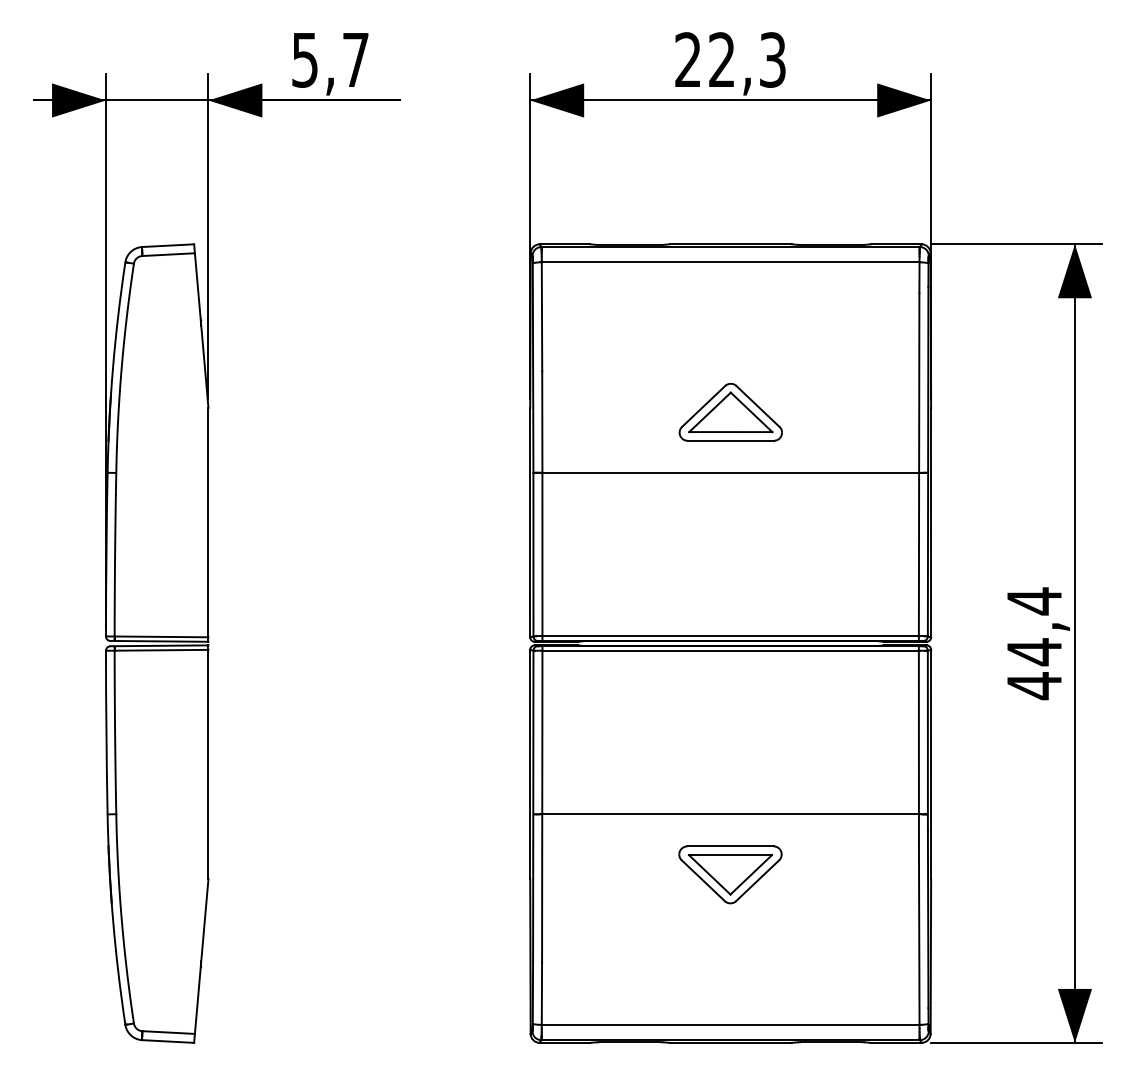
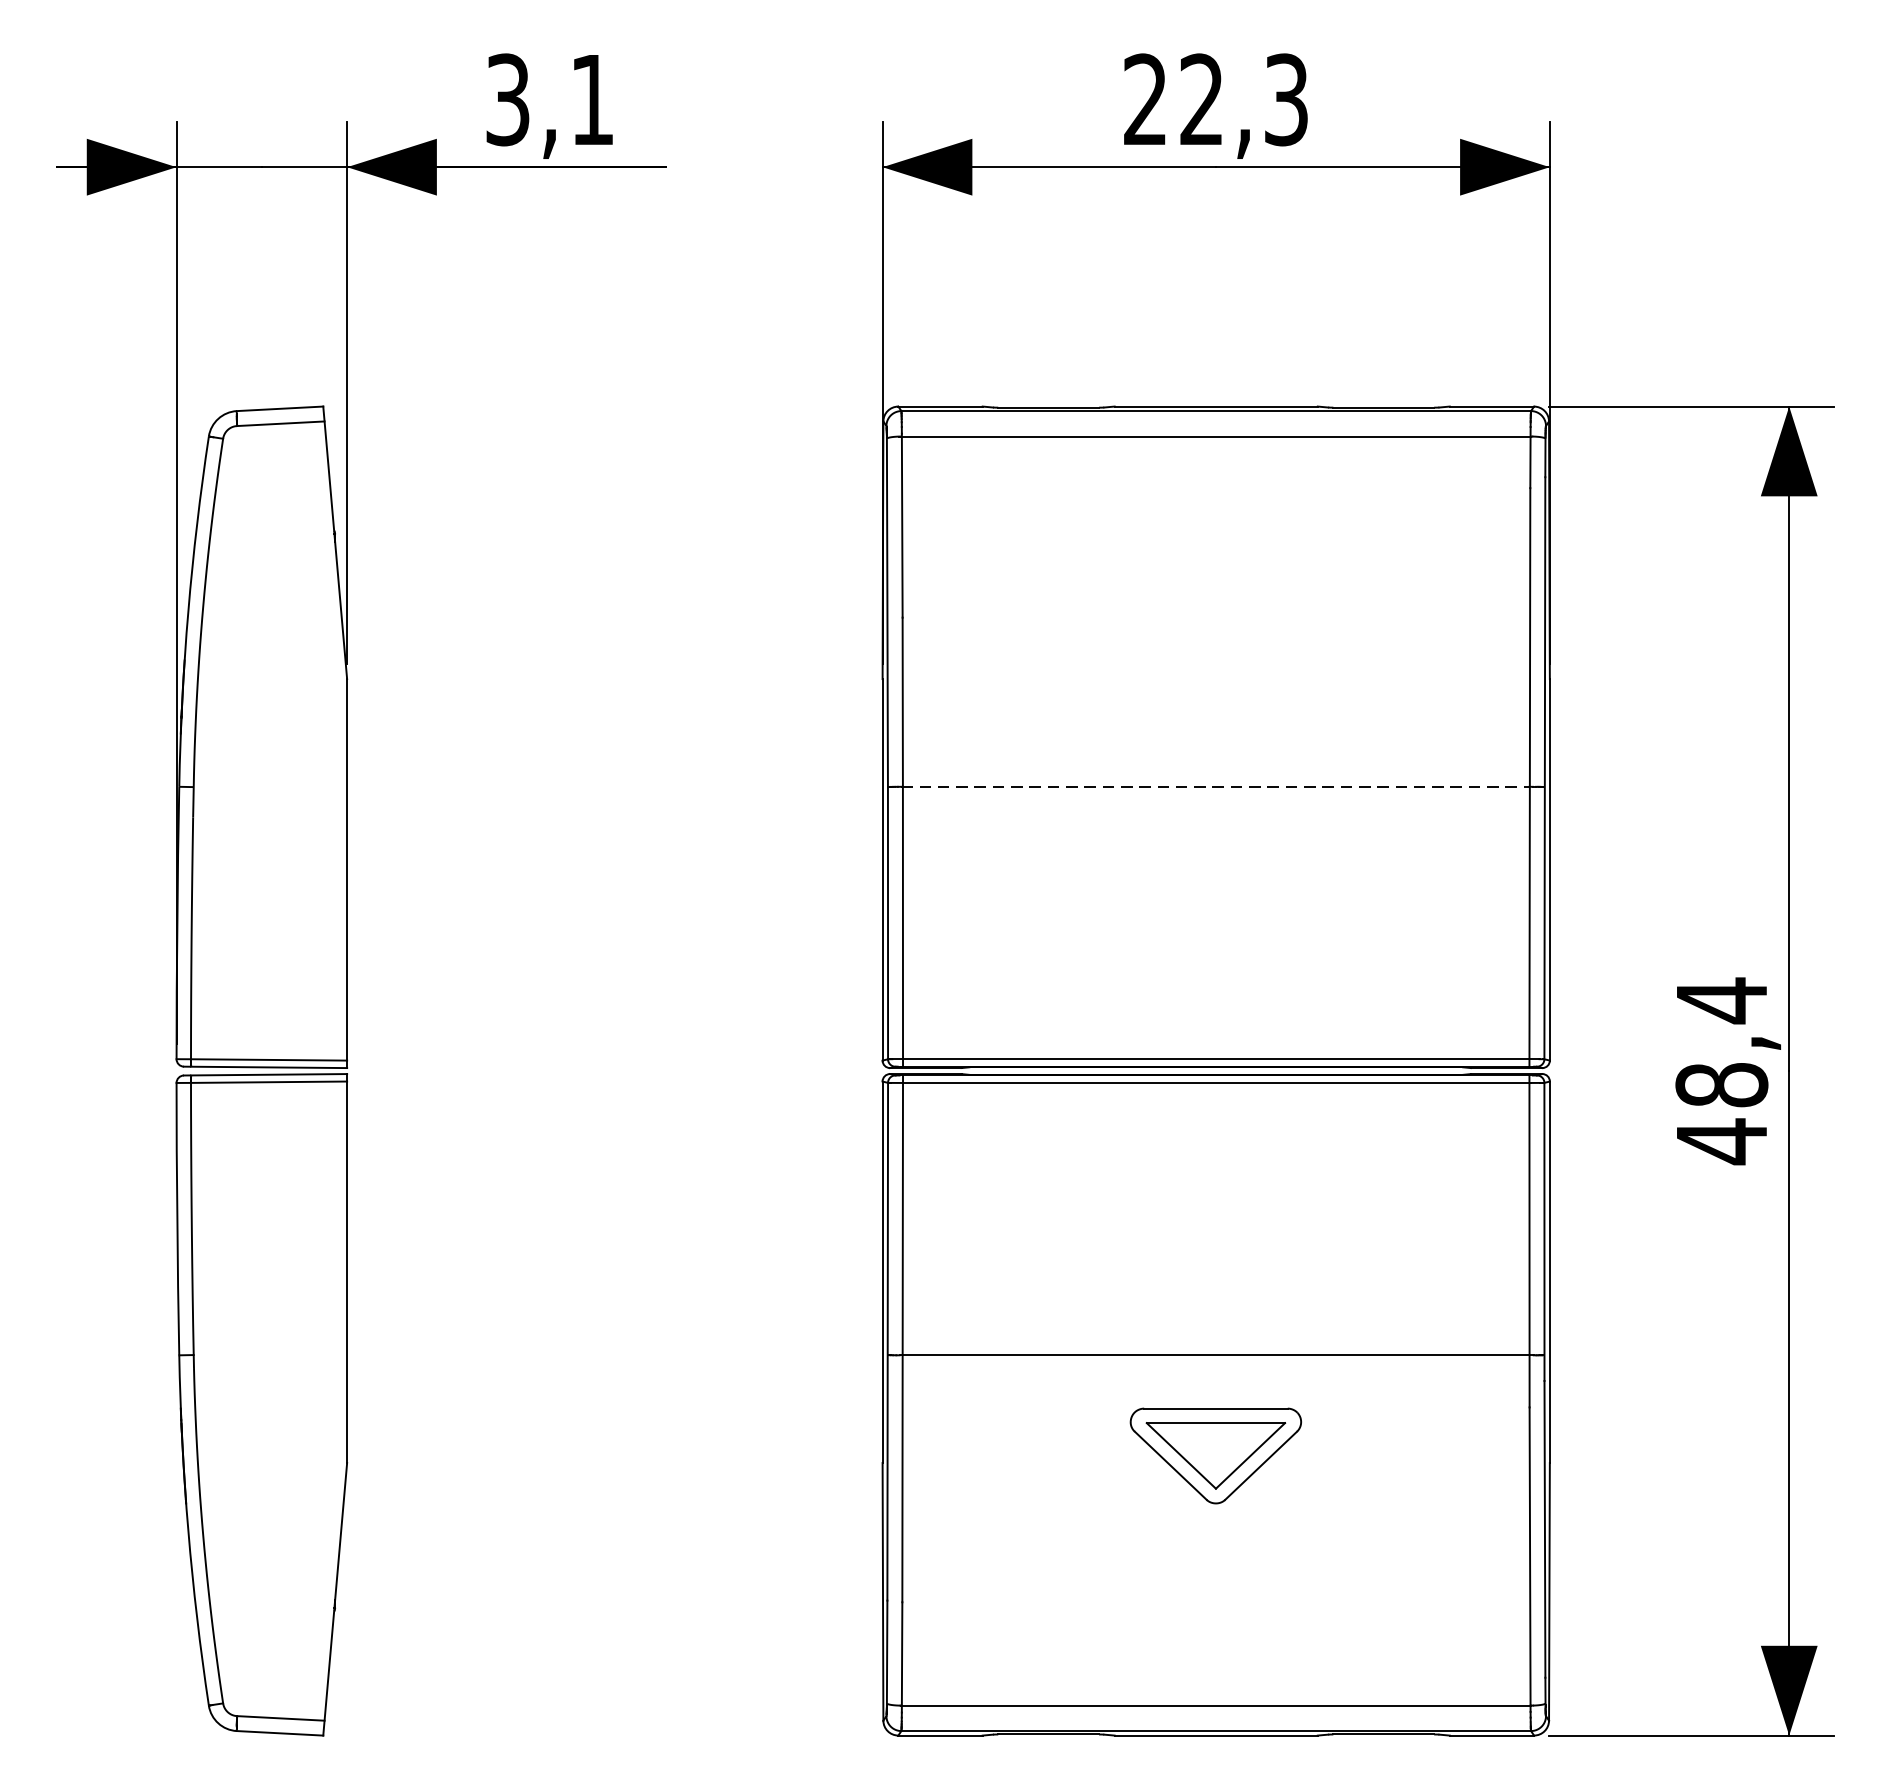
text: (330, 59) -> (550, 98), 5,7 -> 3,1
part: (730, 411) -> (1215, 684), removed
line: (730, 472) -> (1215, 786), solid -> dashed
text: (1034, 652) -> (1721, 1085), 44,4 -> 48,4

